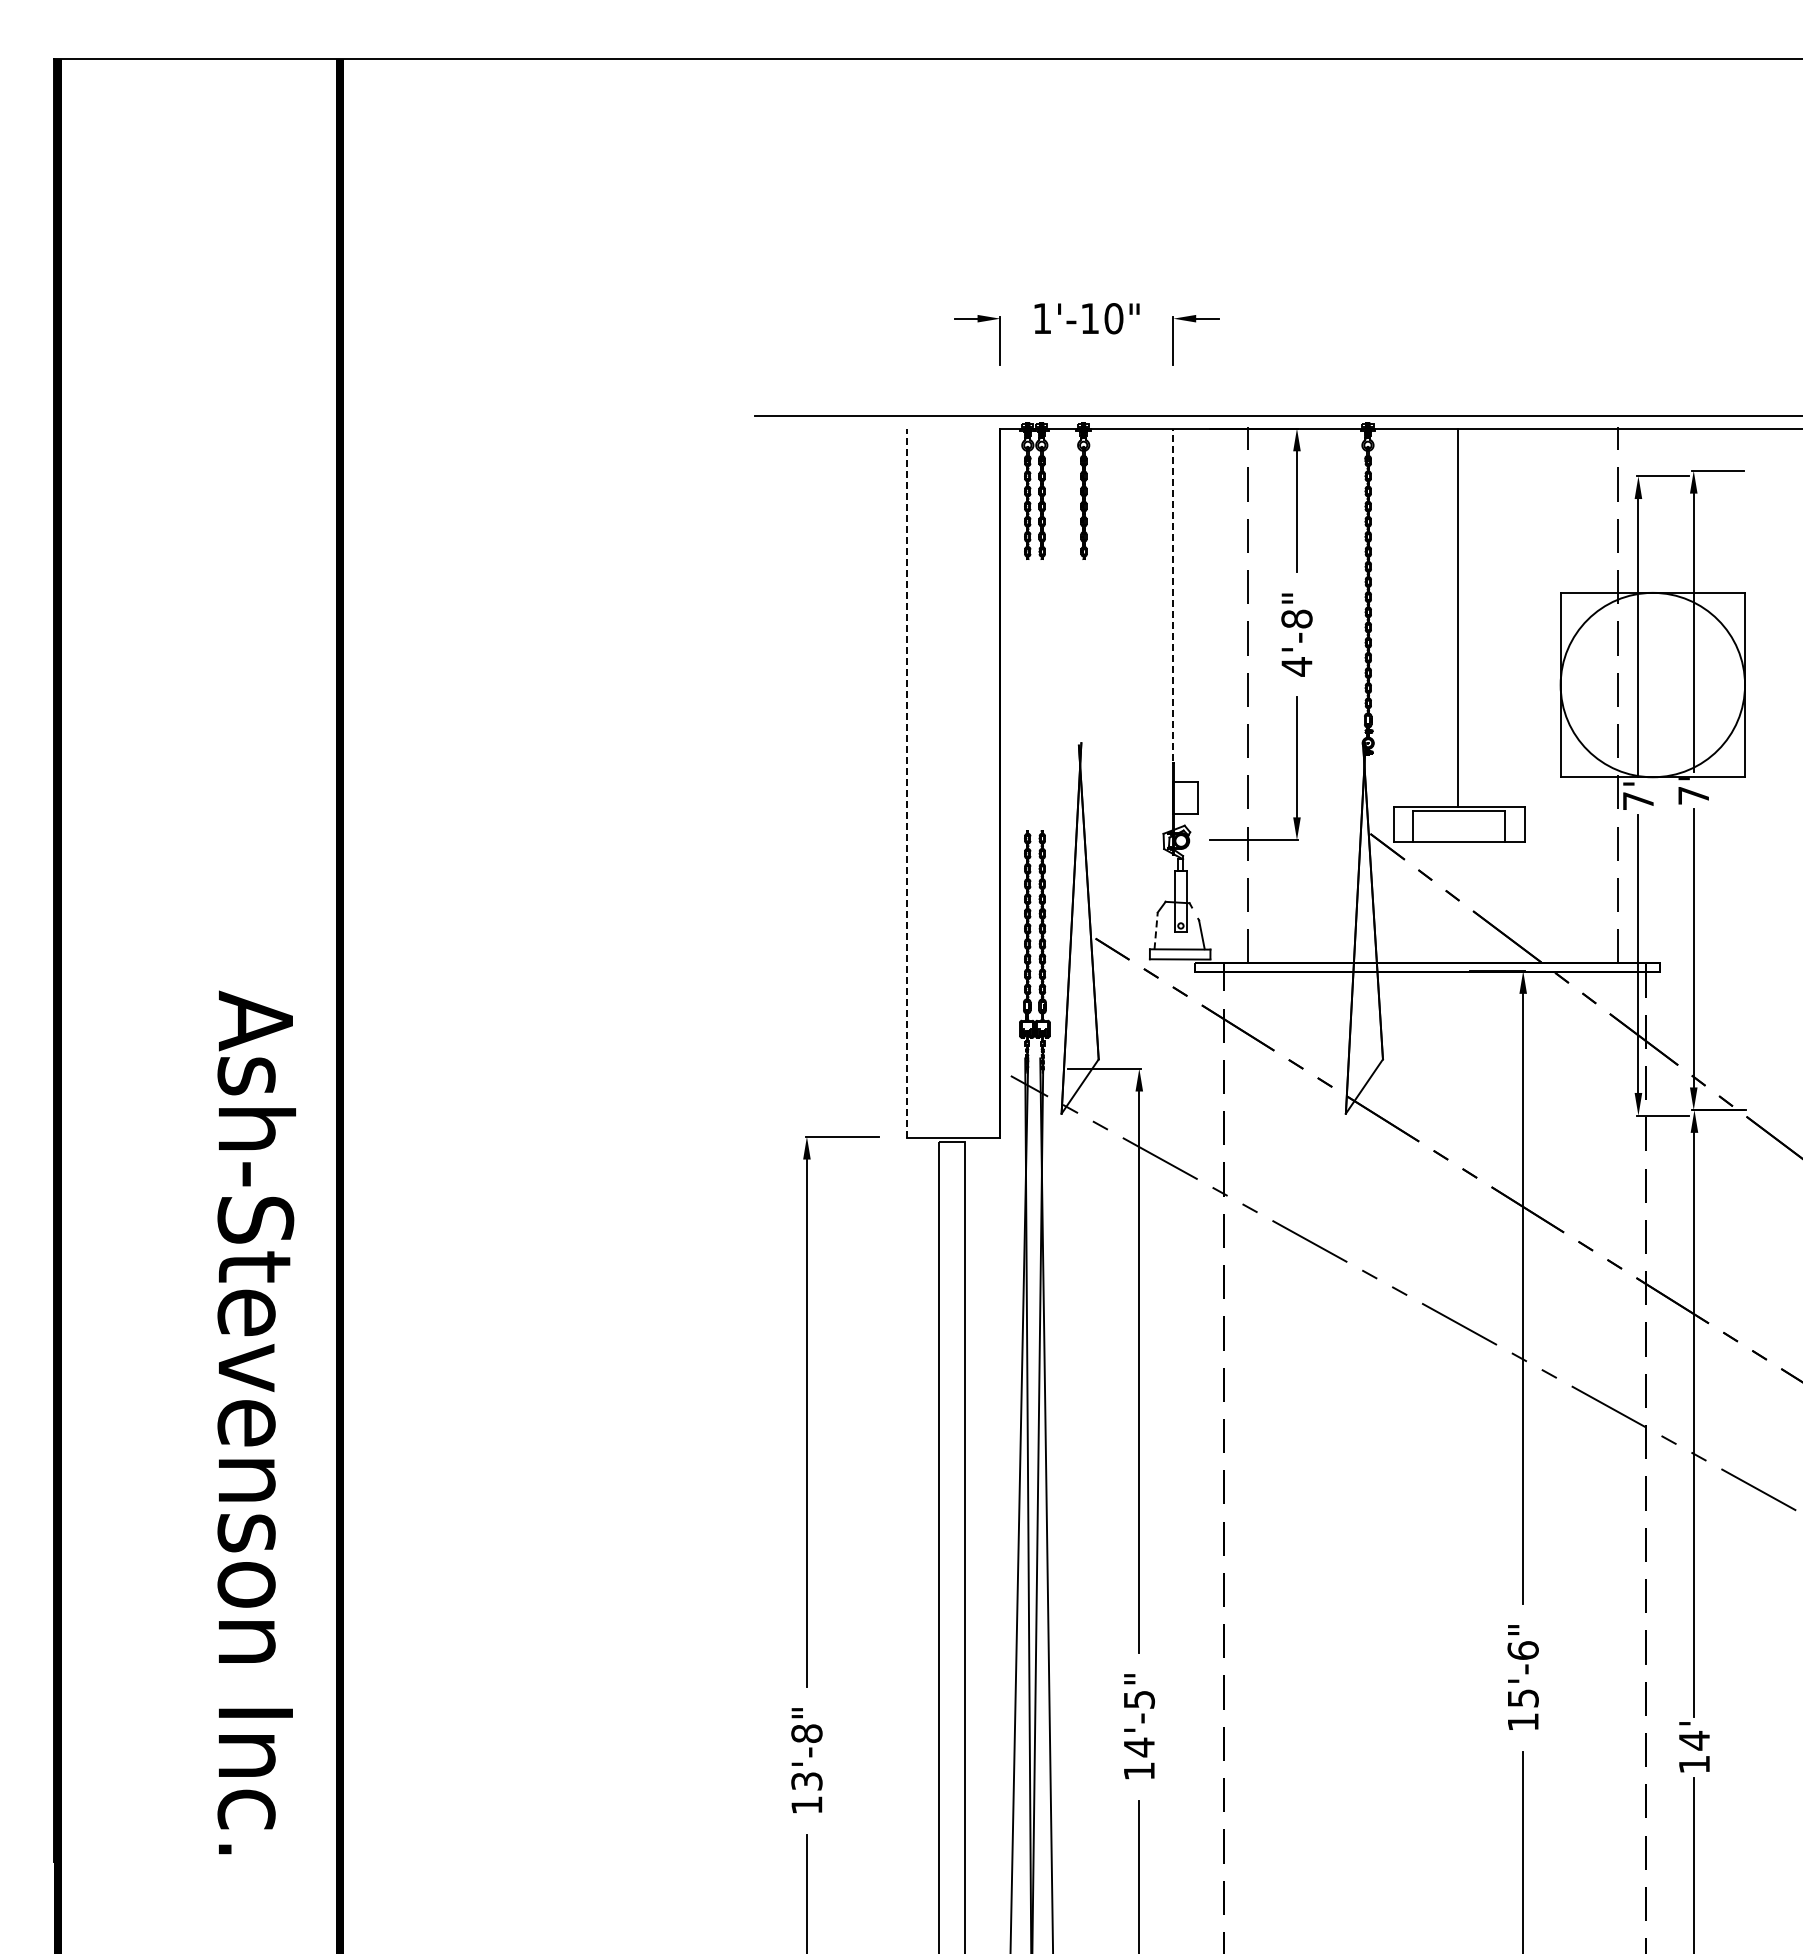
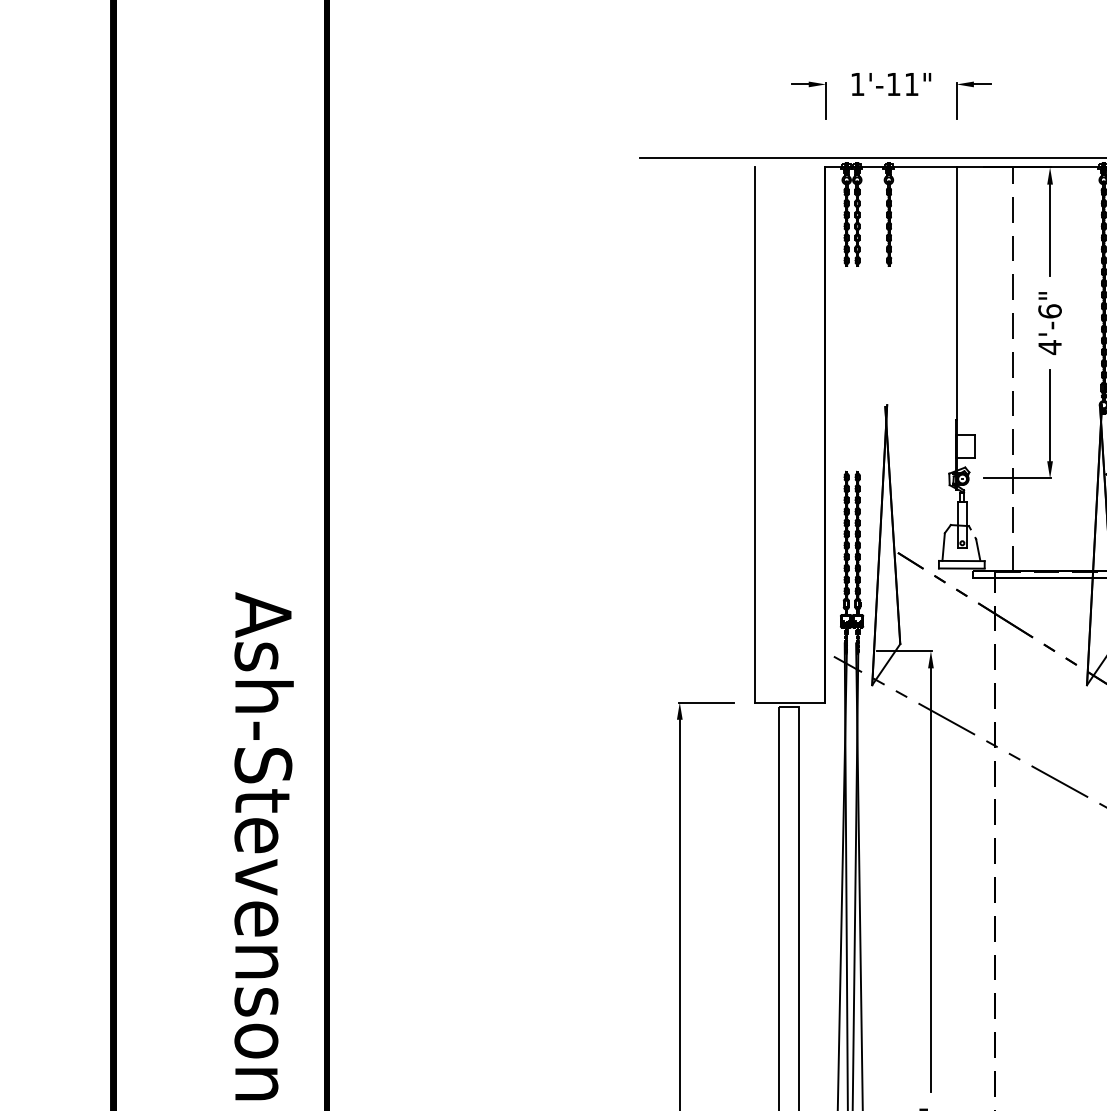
text: (1113, 318) -> (911, 84), 1'-10" -> 1'-11"
line: (1173, 594) -> (956, 292), dashed -> solid
text: (1296, 618) -> (1049, 310), 4'-8" -> 4'-6"
line: (906, 783) -> (755, 435), dashed -> solid
line: (1156, 930) -> (943, 546), dashed -> solid

